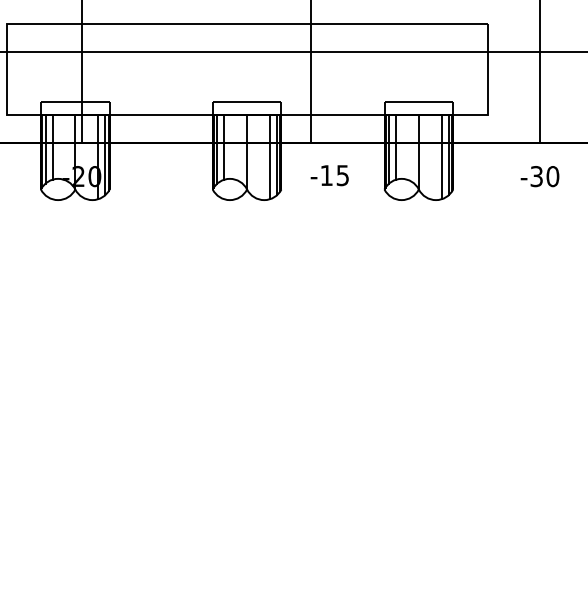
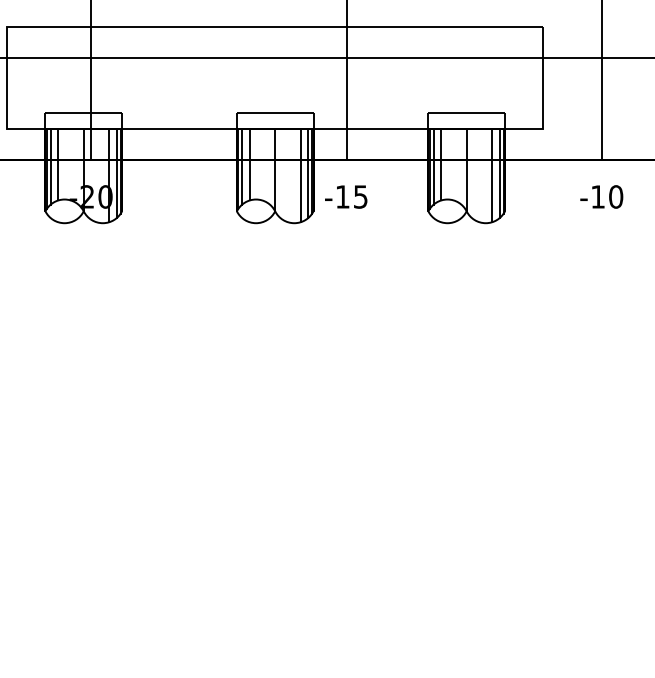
text: (329, 175) -> (345, 196), moved
text: (536, 176) -> (597, 196), -30 -> -10

